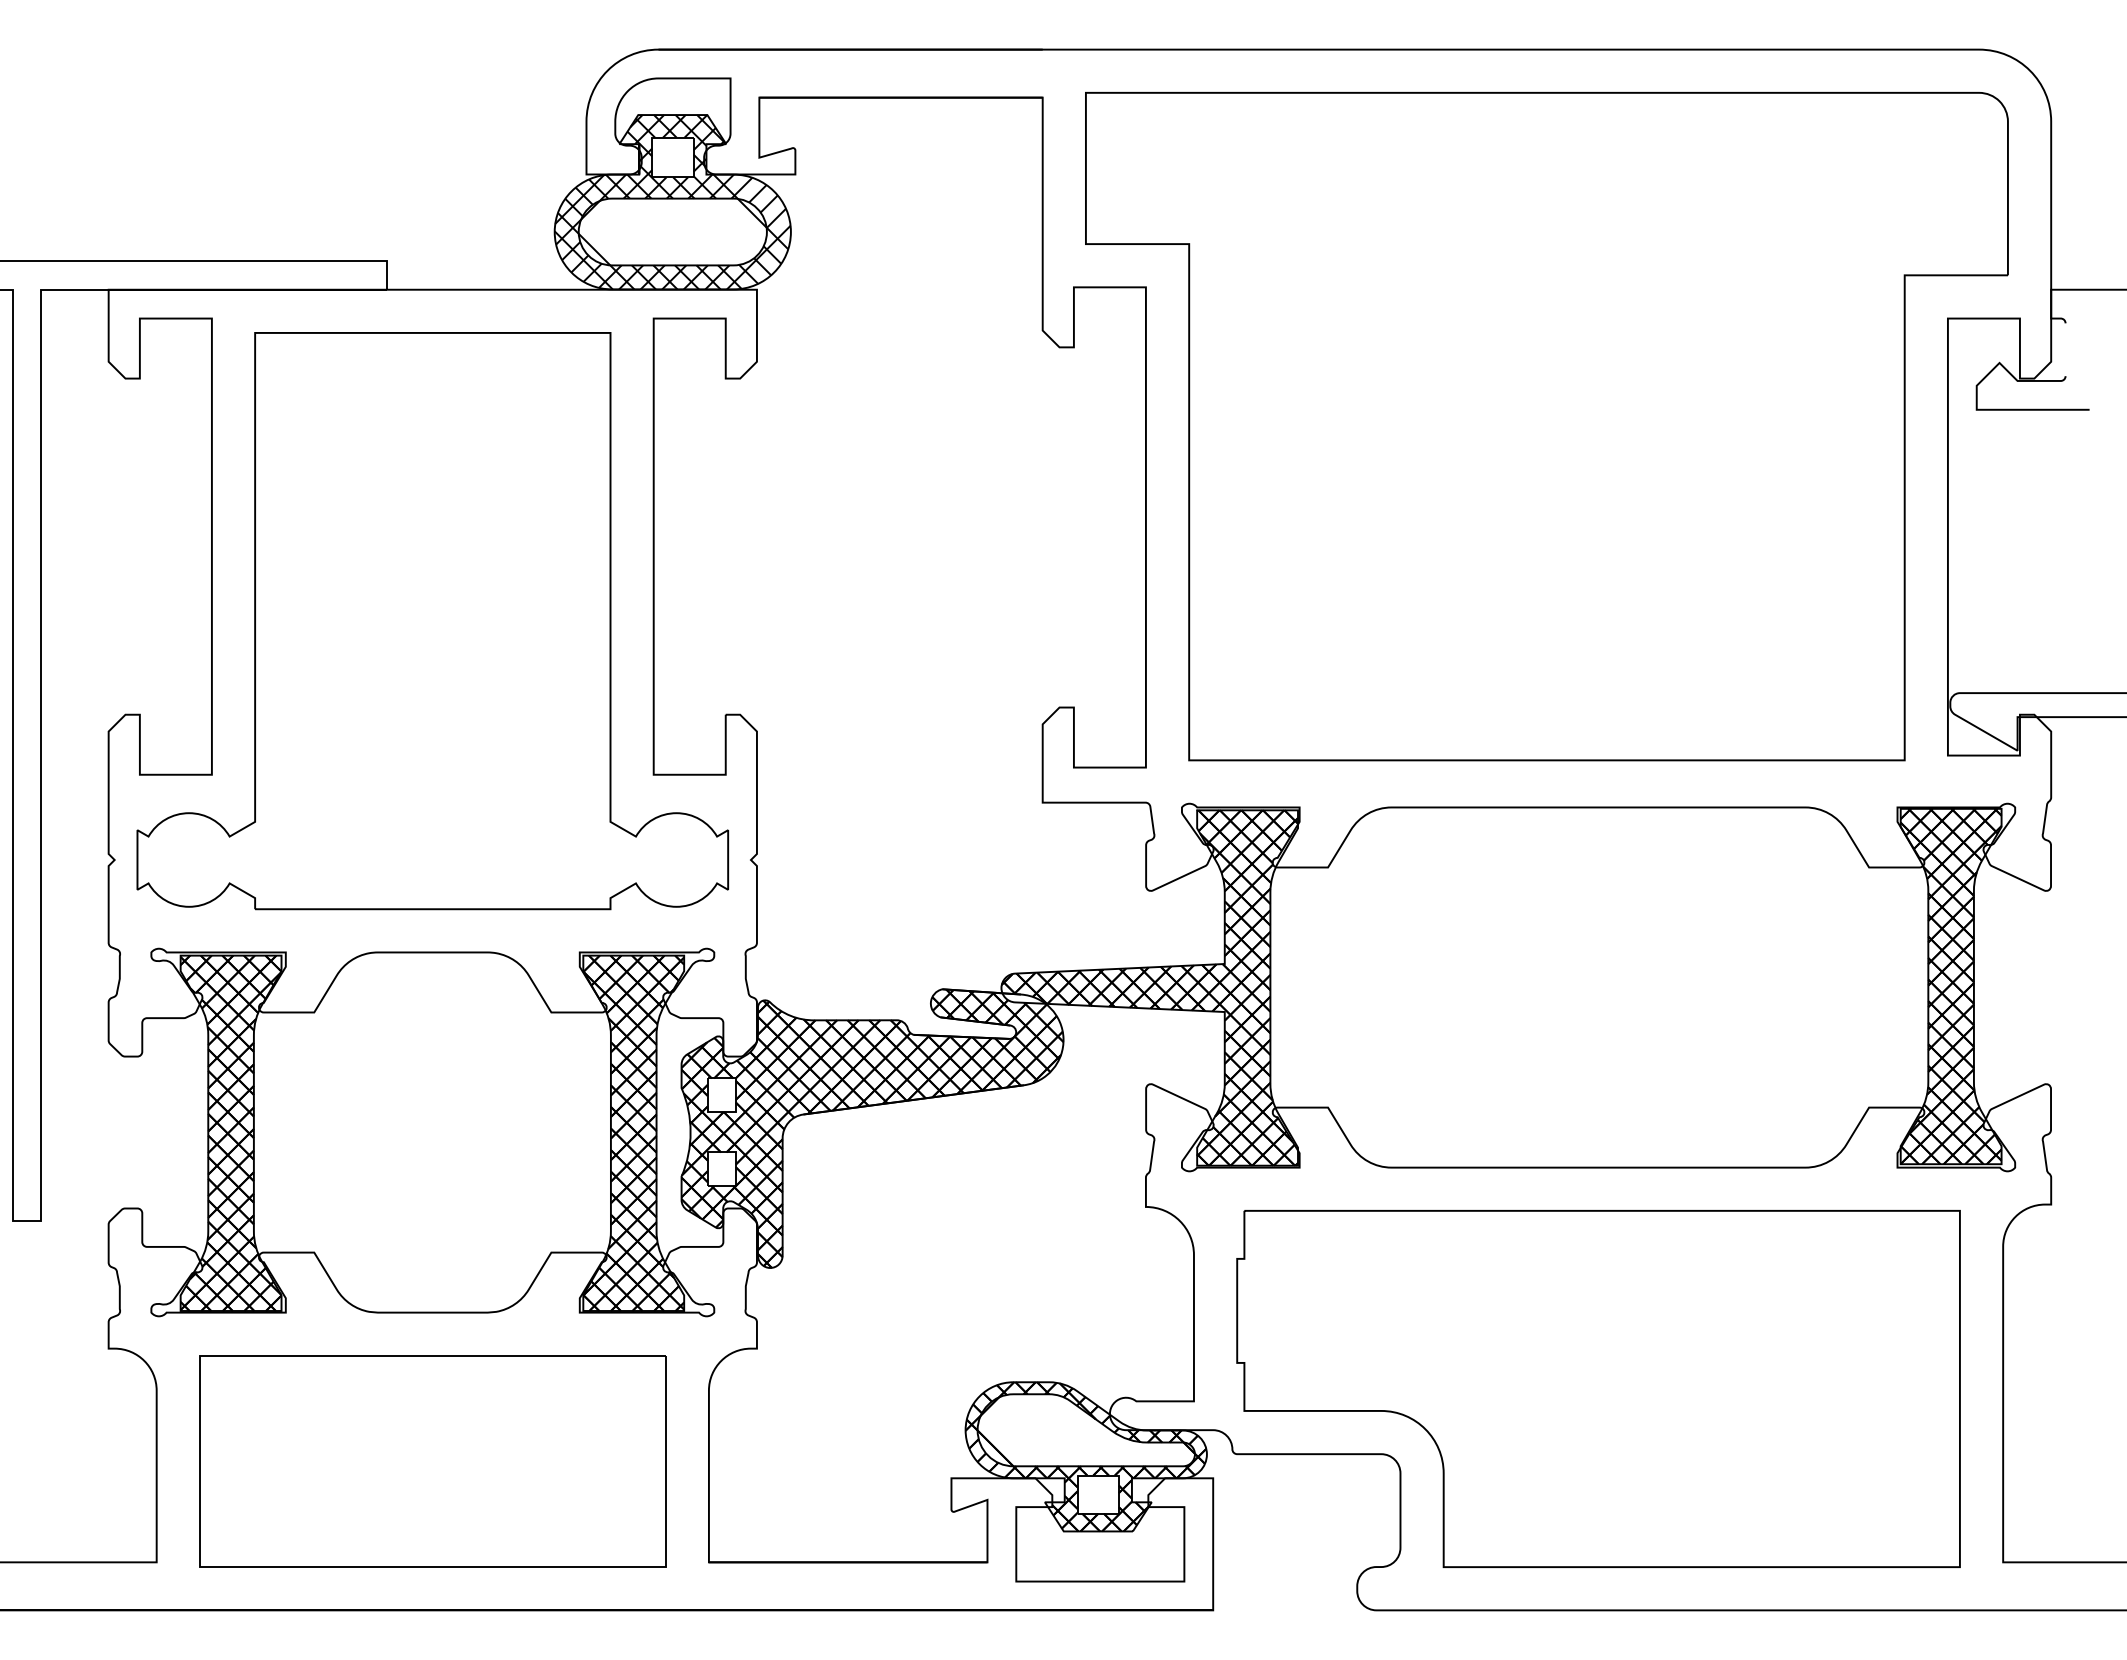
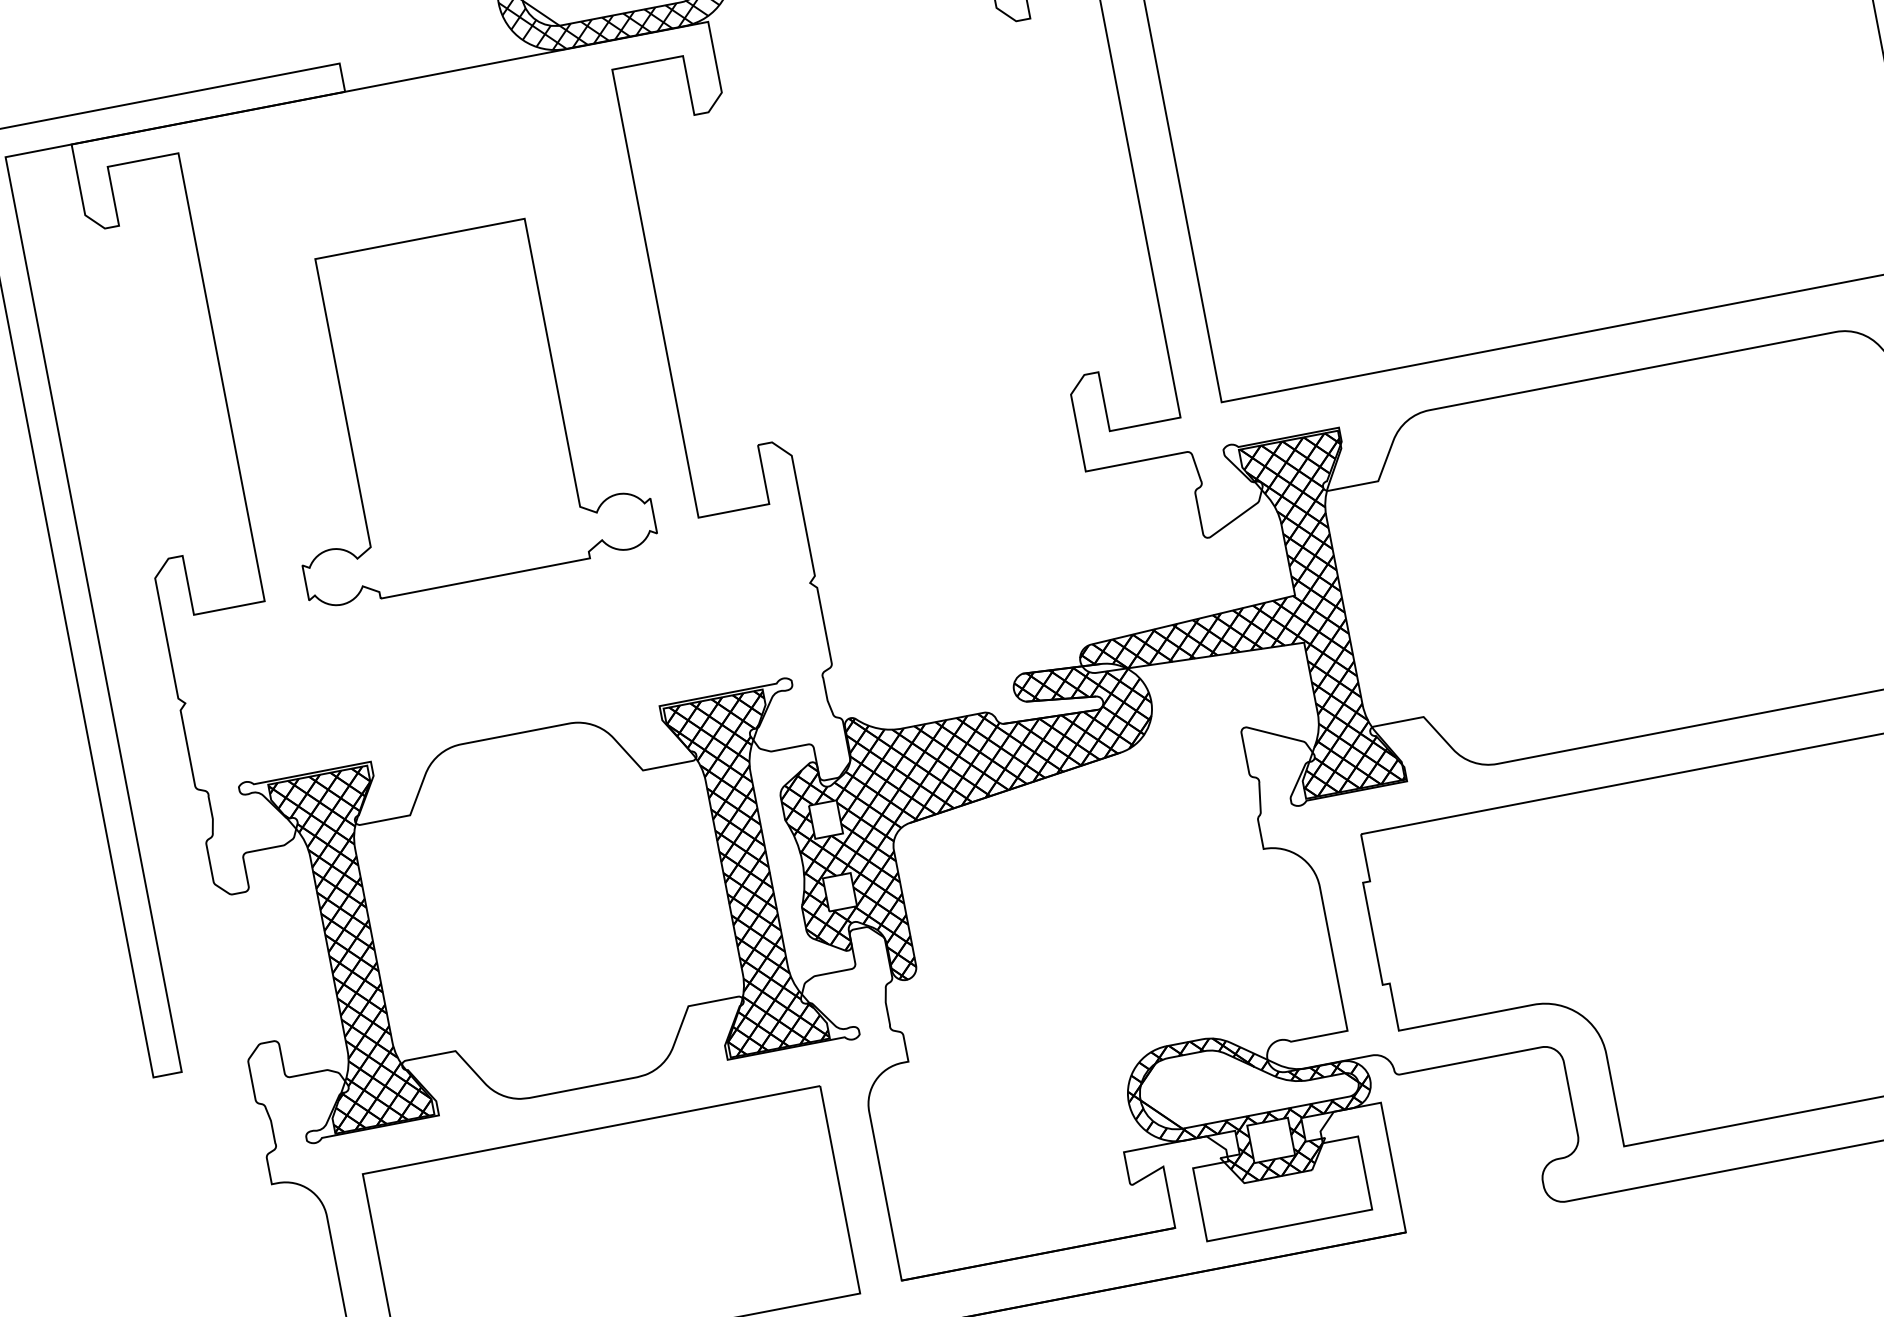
part: (432, 621) -> (452, 409), size x0.6

